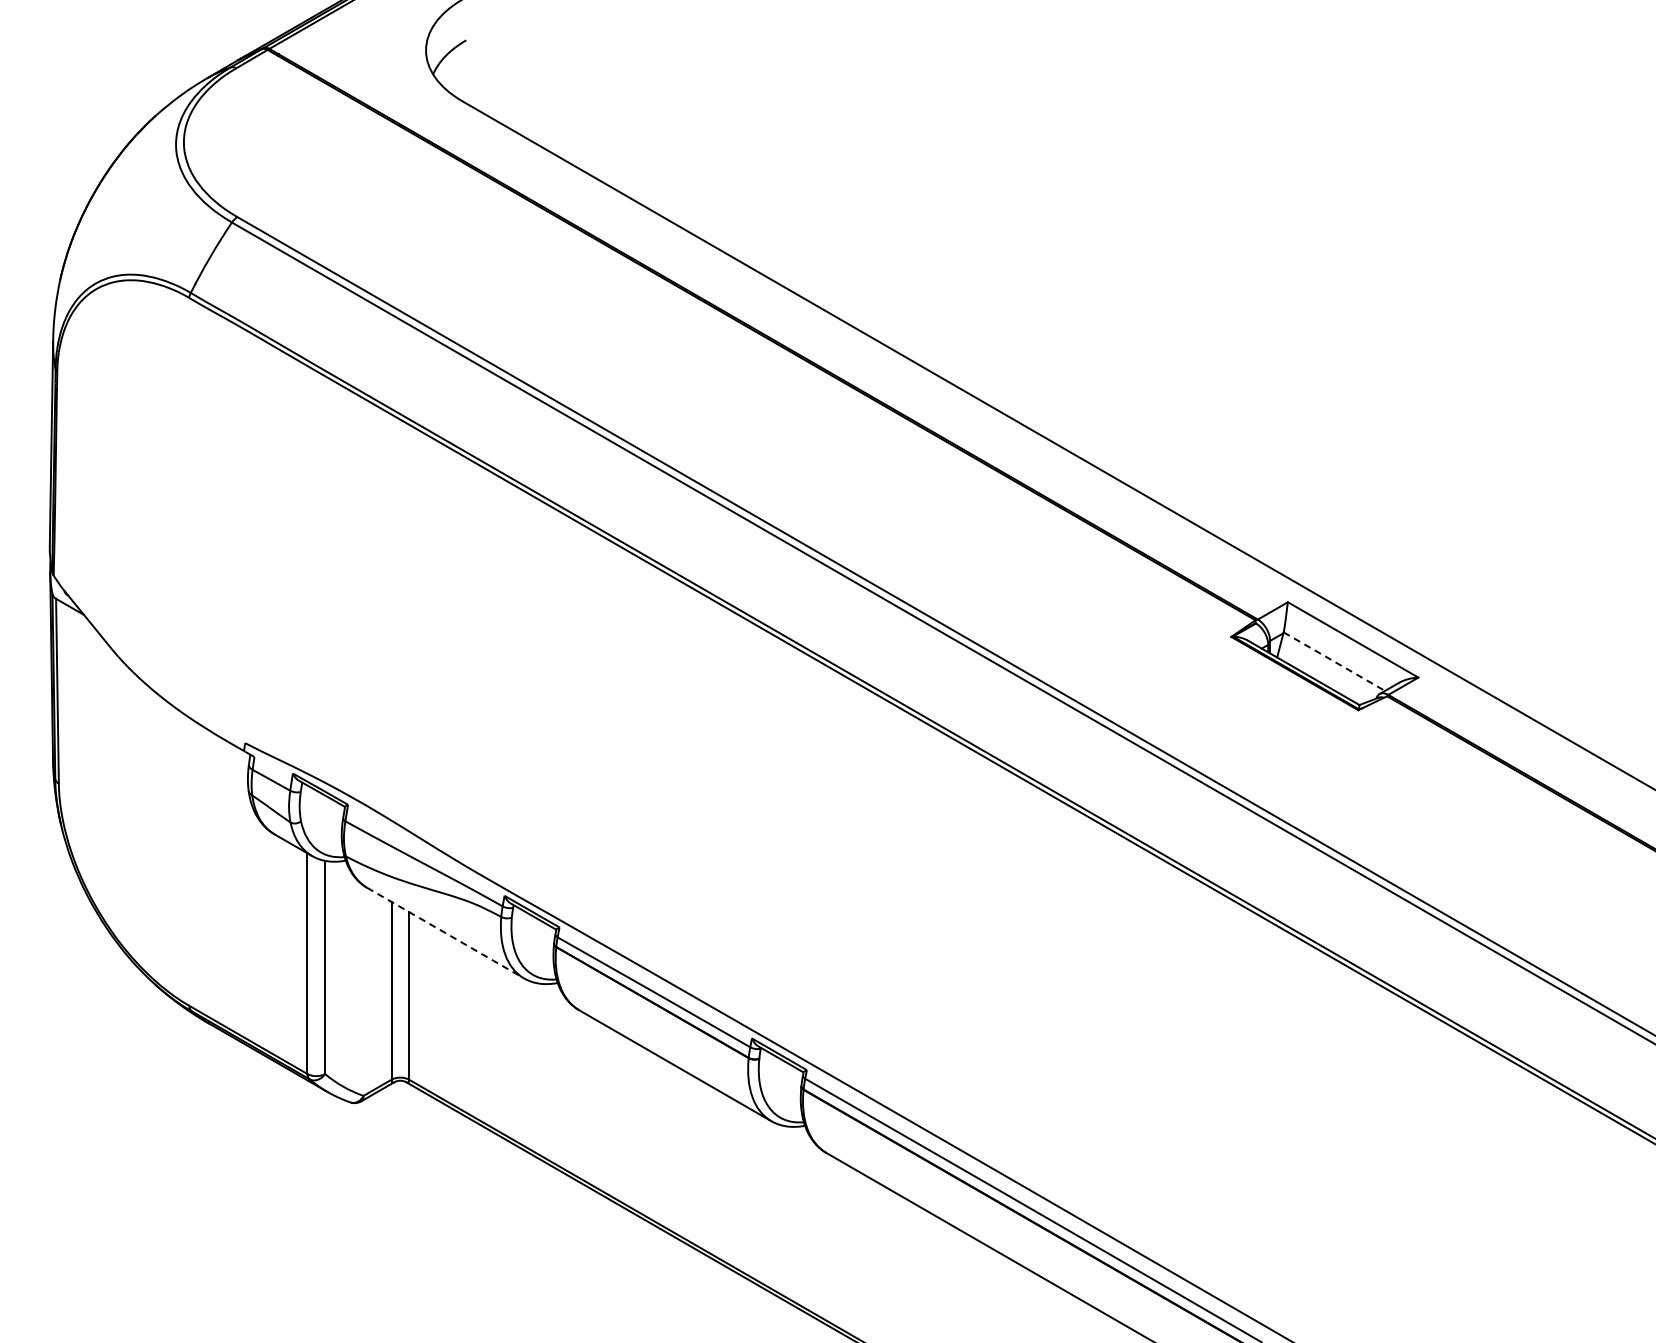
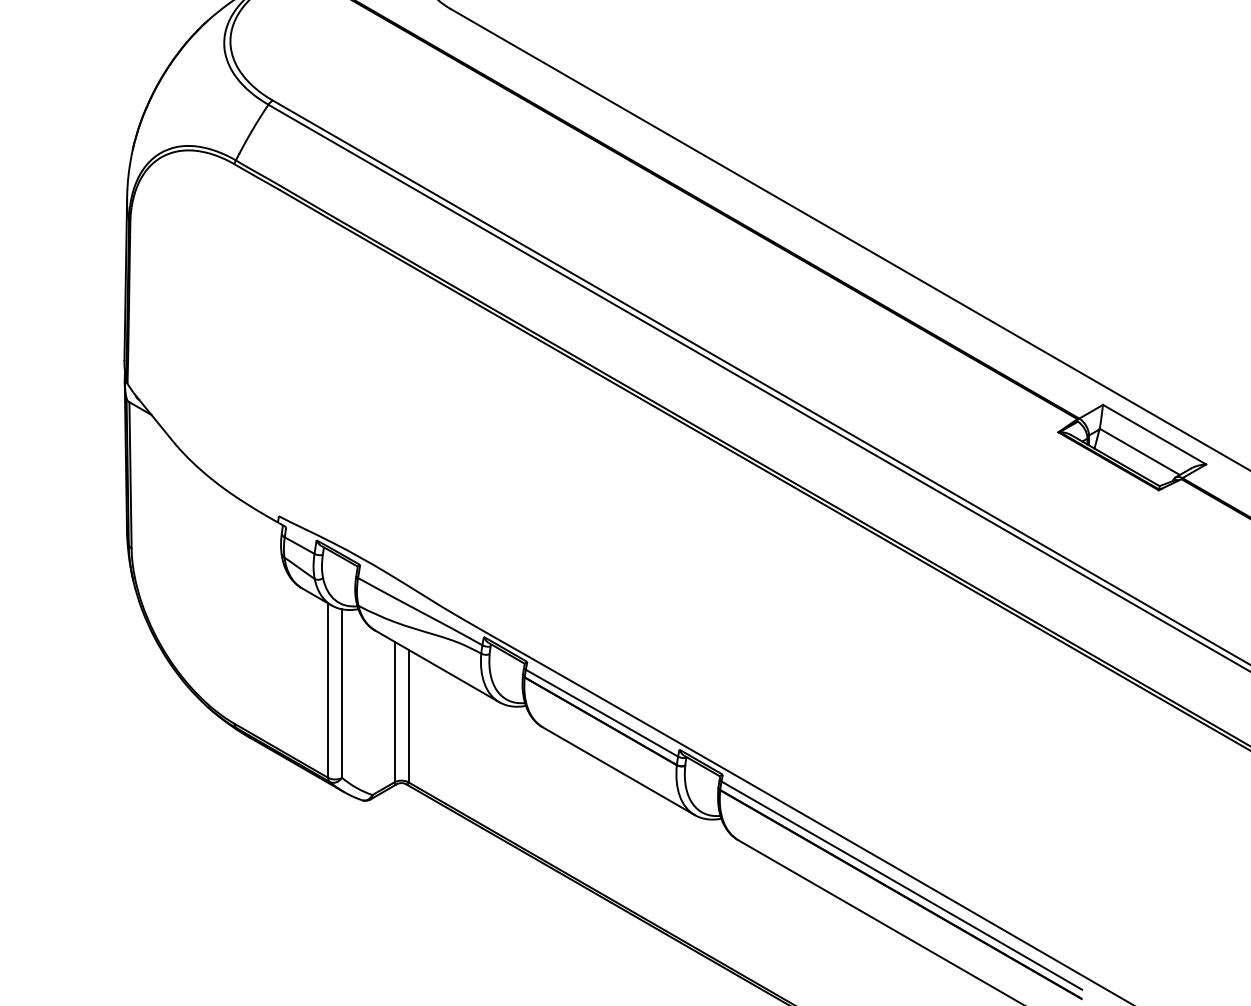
line: (1334, 661) -> (1139, 451), dashed -> solid
line: (445, 933) -> (437, 666), dashed -> solid

